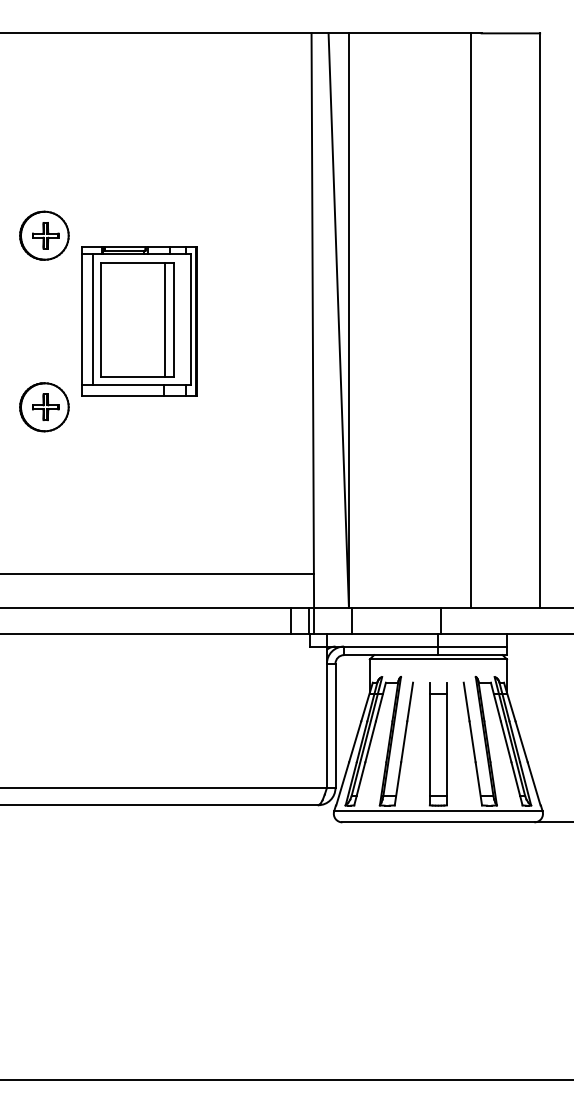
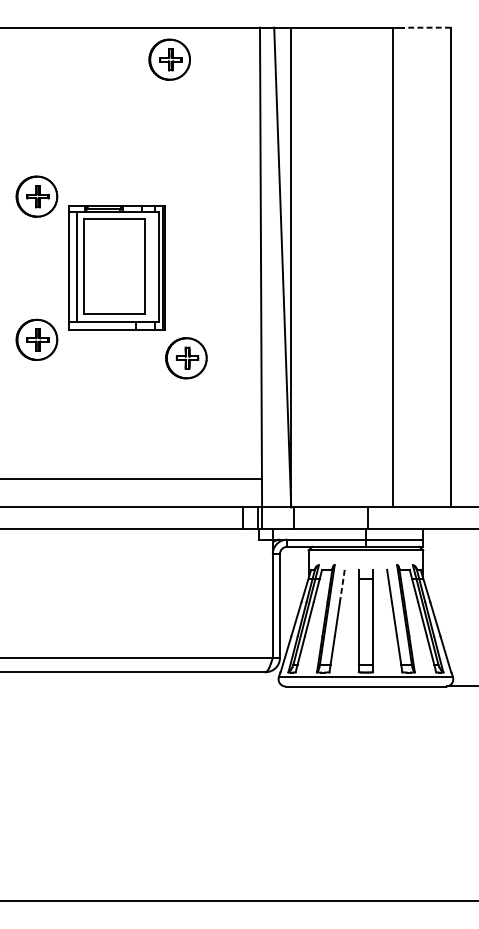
line: (510, 33) -> (426, 27), solid -> dashed
part: (203, 71) -> (169, 59), added
line: (164, 319) -> (137, 266), removed
part: (223, 429) -> (186, 358), added
line: (410, 702) -> (342, 586), solid -> dashed

